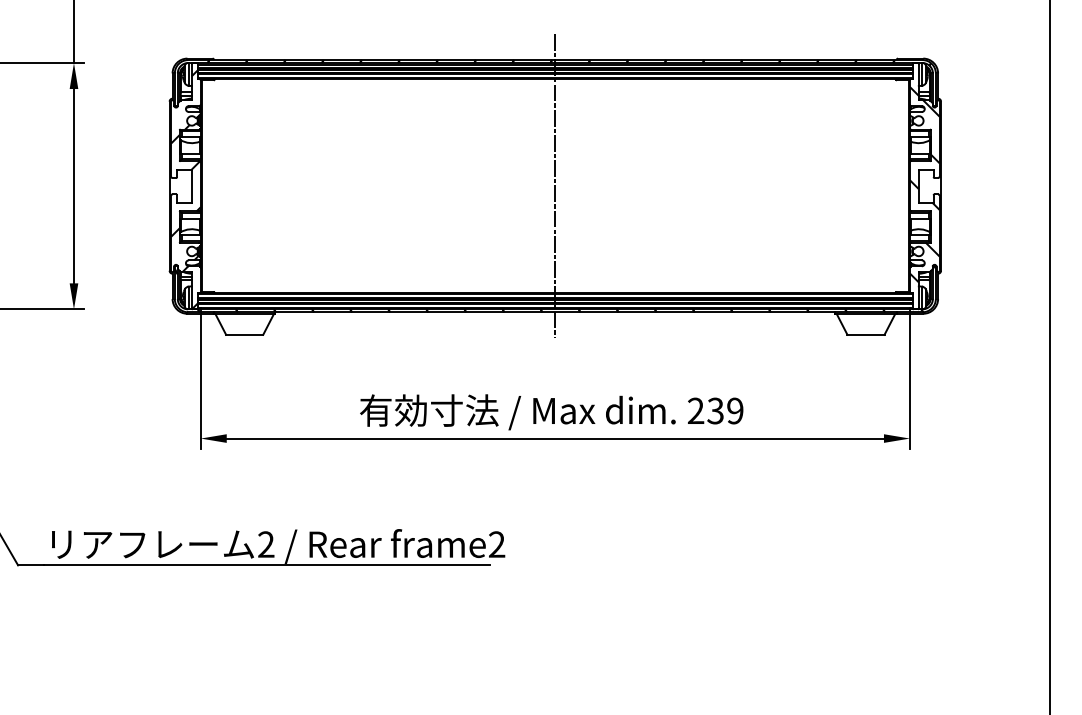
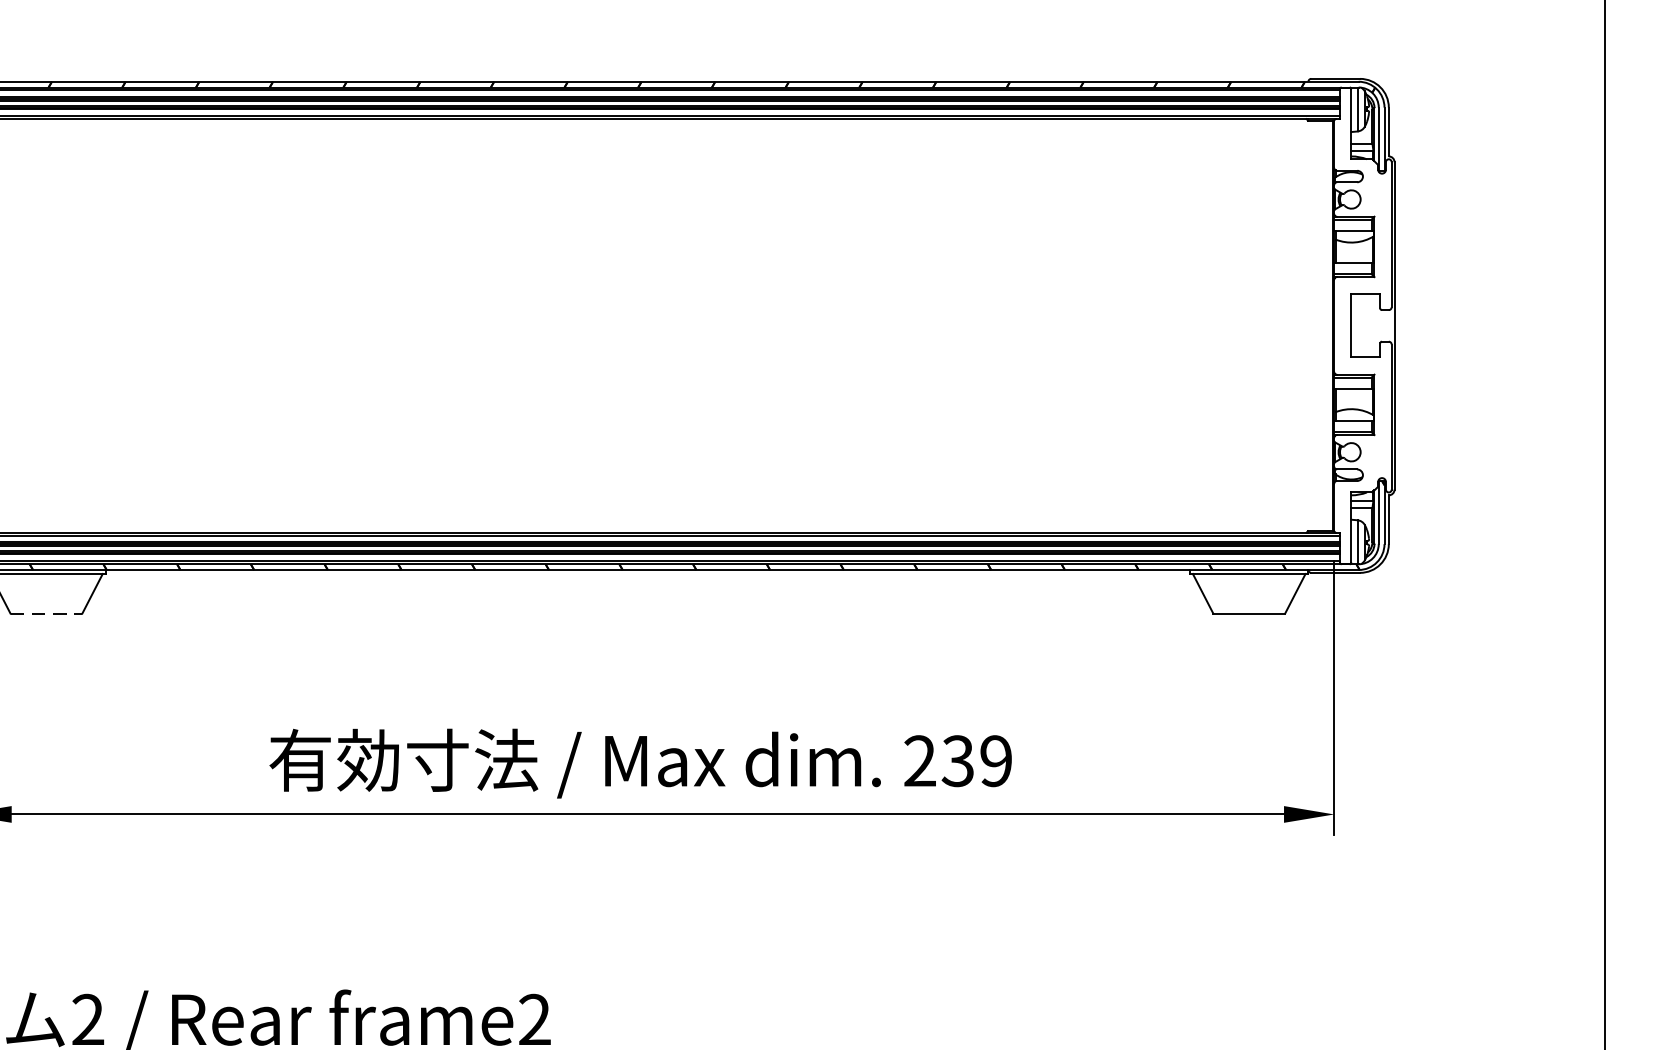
hatch: (924, 184) -> (1362, 322), removed
line: (555, 186) -> (648, 326), removed
line: (244, 334) -> (46, 612), solid -> dashed

